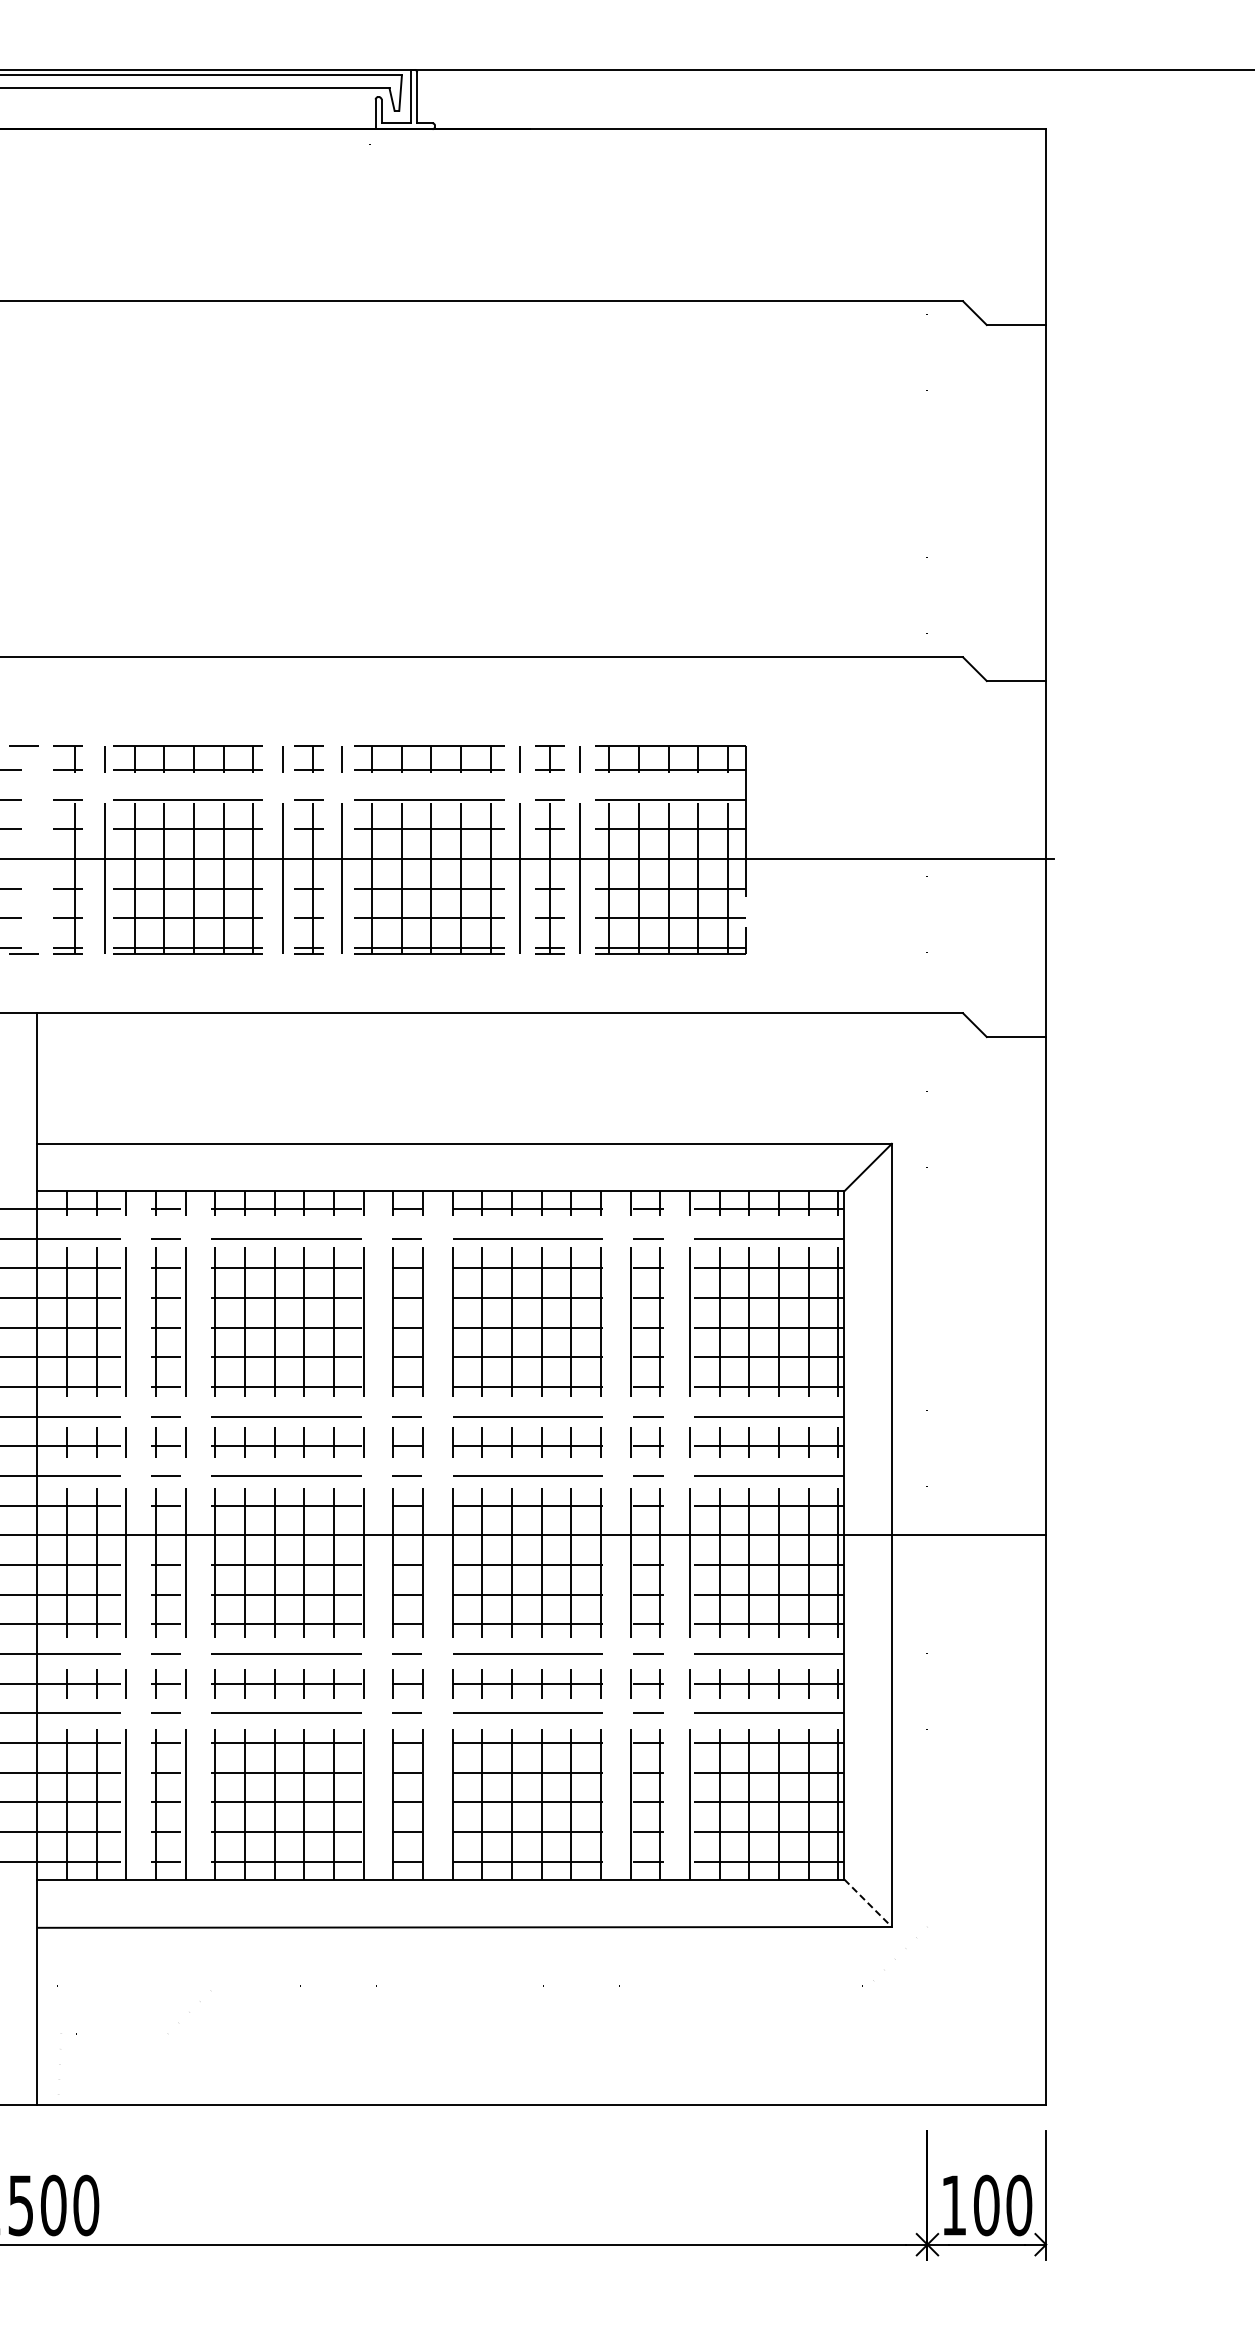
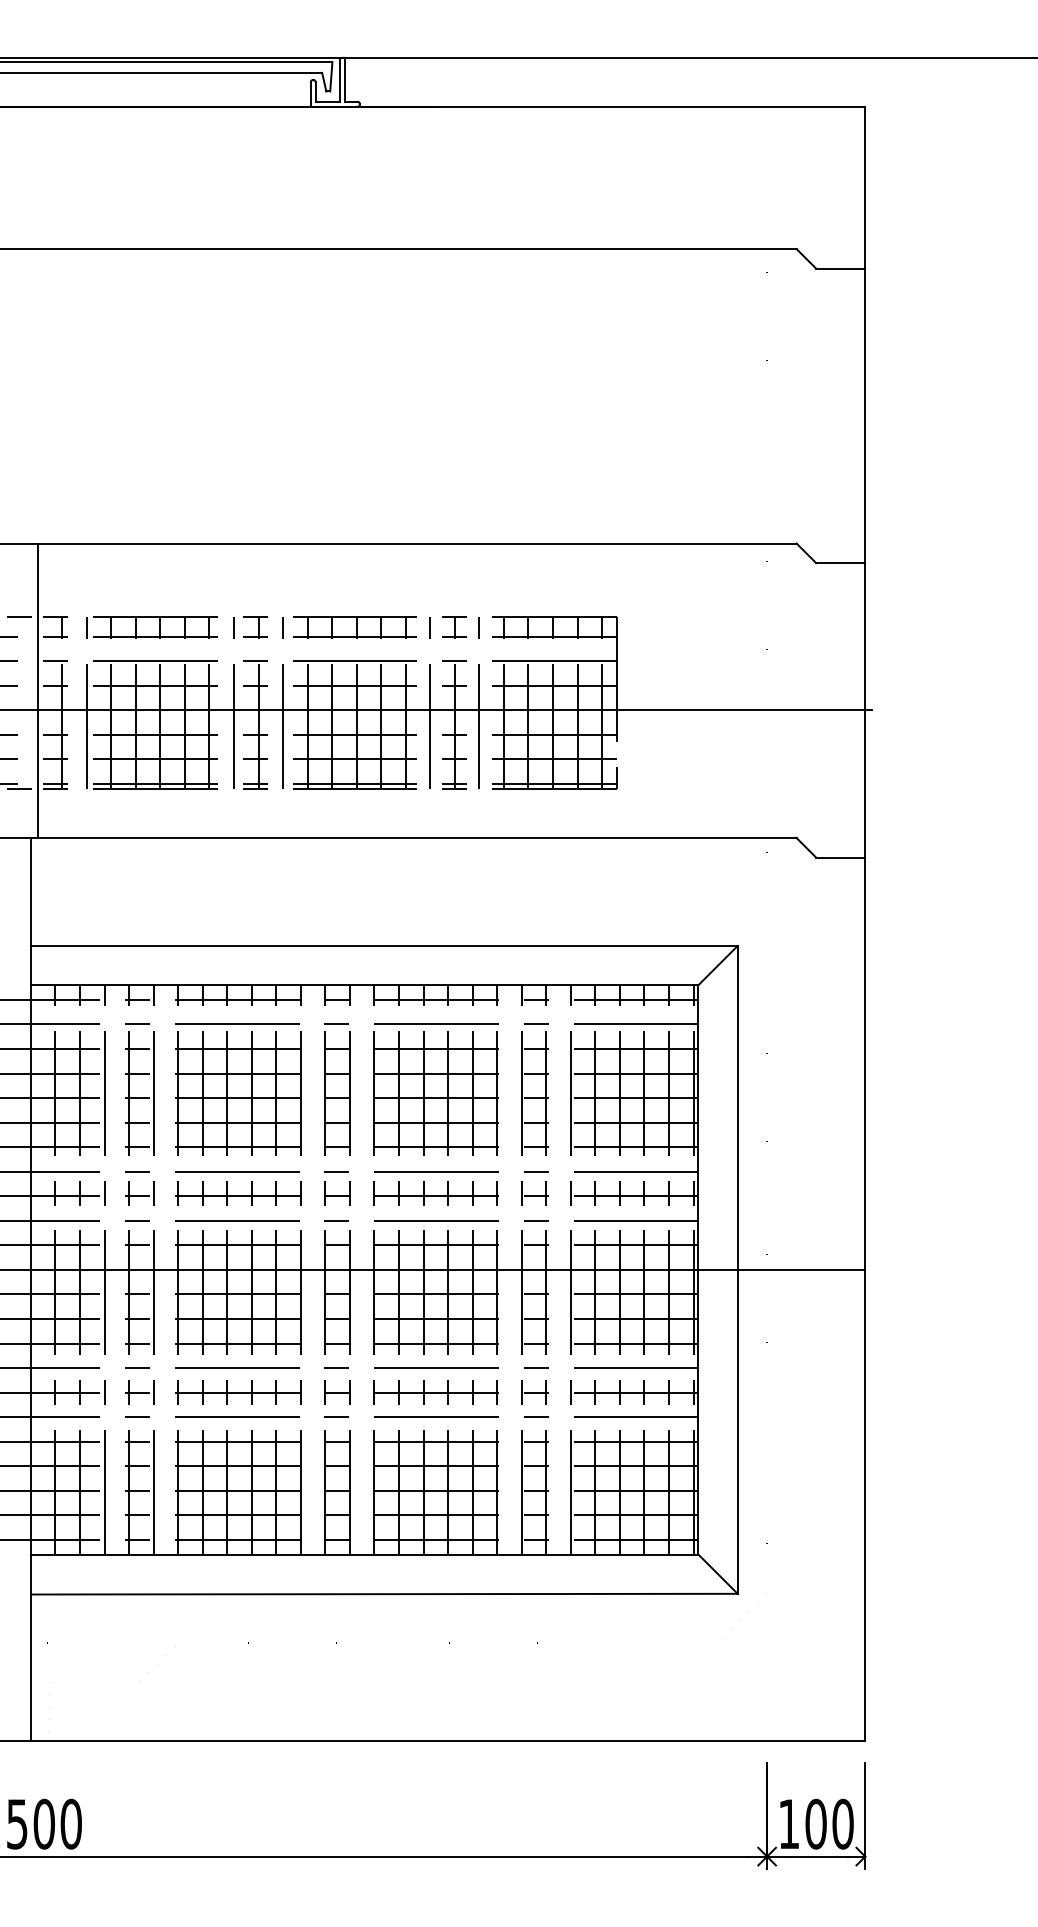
line: (45, 835) -> (37, 690), added
line: (868, 1903) -> (718, 1574), dashed -> solid

